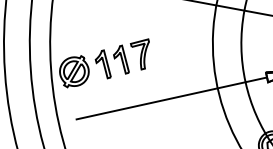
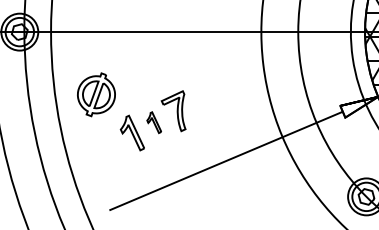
part: (121, 58) -> (153, 122), size x0.6
part: (74, 71) -> (96, 94), moved

